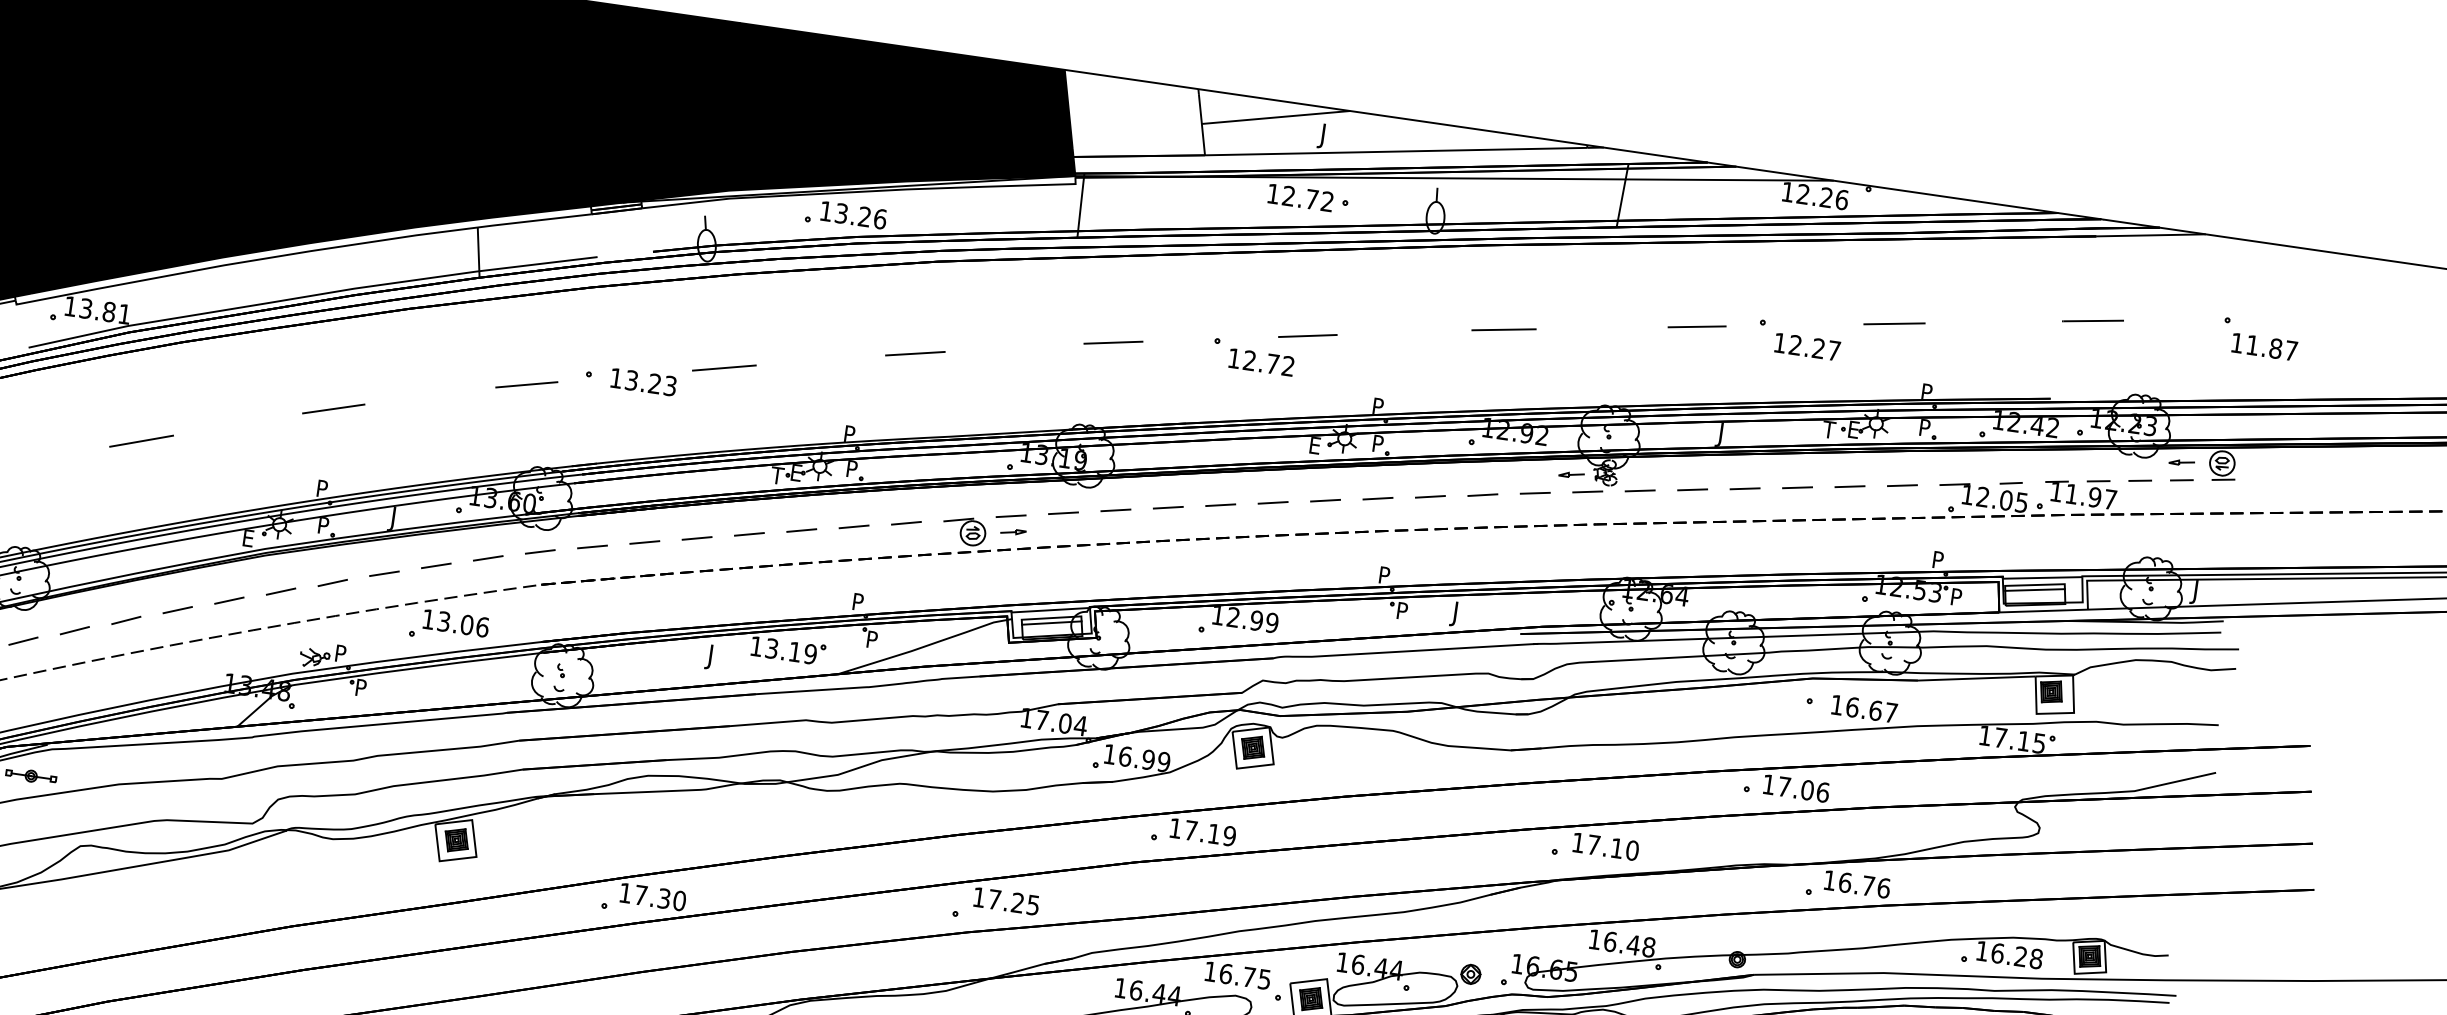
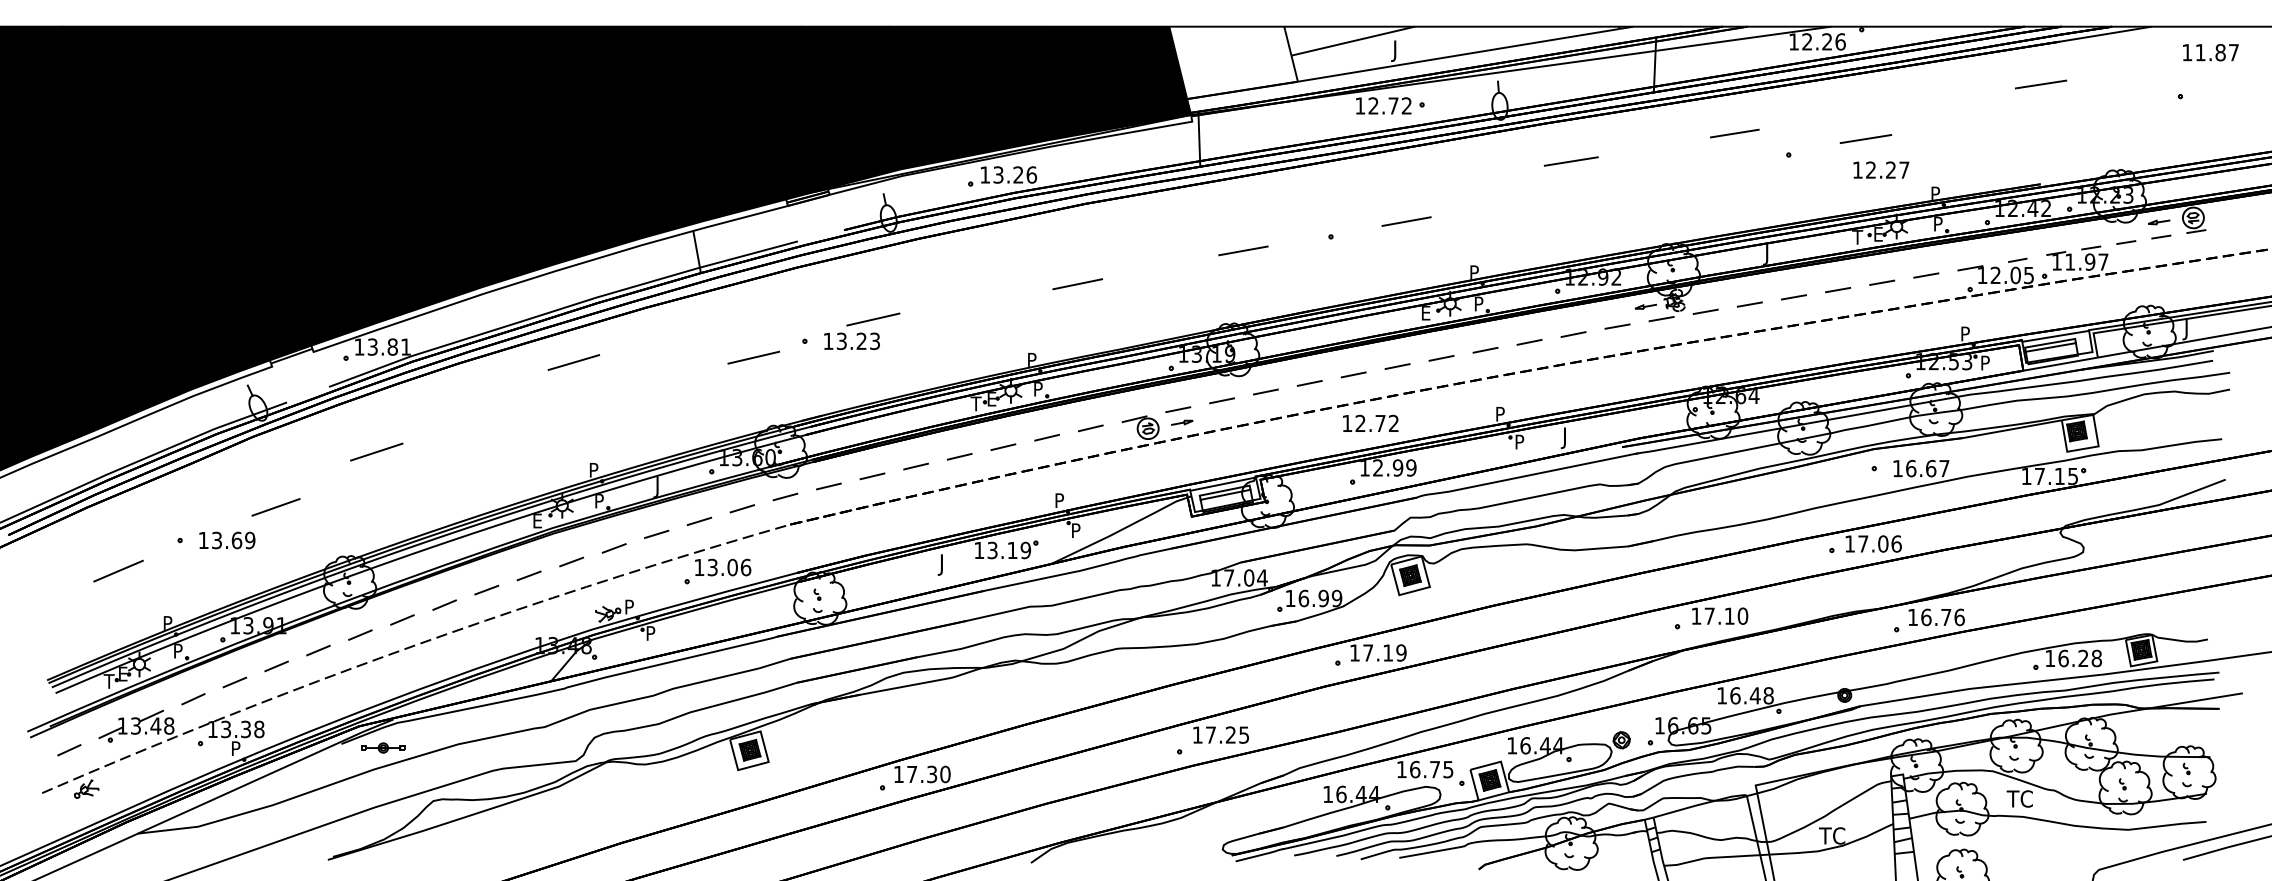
line: (2093, 321) -> (2041, 84), moved
line: (1894, 323) -> (1865, 138), moved
line: (1696, 326) -> (1734, 133), moved
line: (1503, 329) -> (1570, 161), moved
text: (1807, 346) -> (1881, 169), moved
text: (2264, 346) -> (2210, 52), moved
text: (1261, 361) -> (1370, 422), moved
line: (724, 368) -> (873, 319), moved
line: (333, 408) -> (573, 362), moved
line: (141, 440) -> (376, 451), moved

